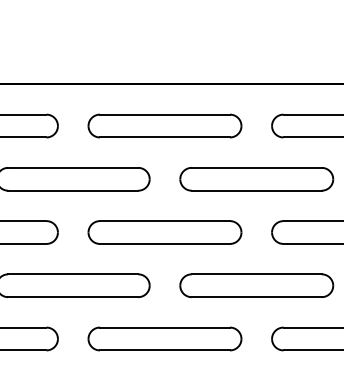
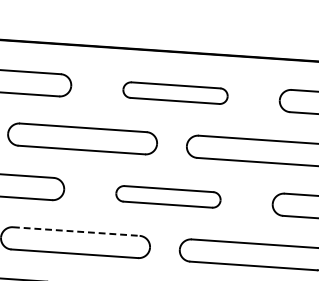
part: (164, 125) -> (175, 92), size x0.7
part: (164, 232) -> (167, 196), size x0.7
line: (73, 274) -> (76, 231), solid -> dashed

